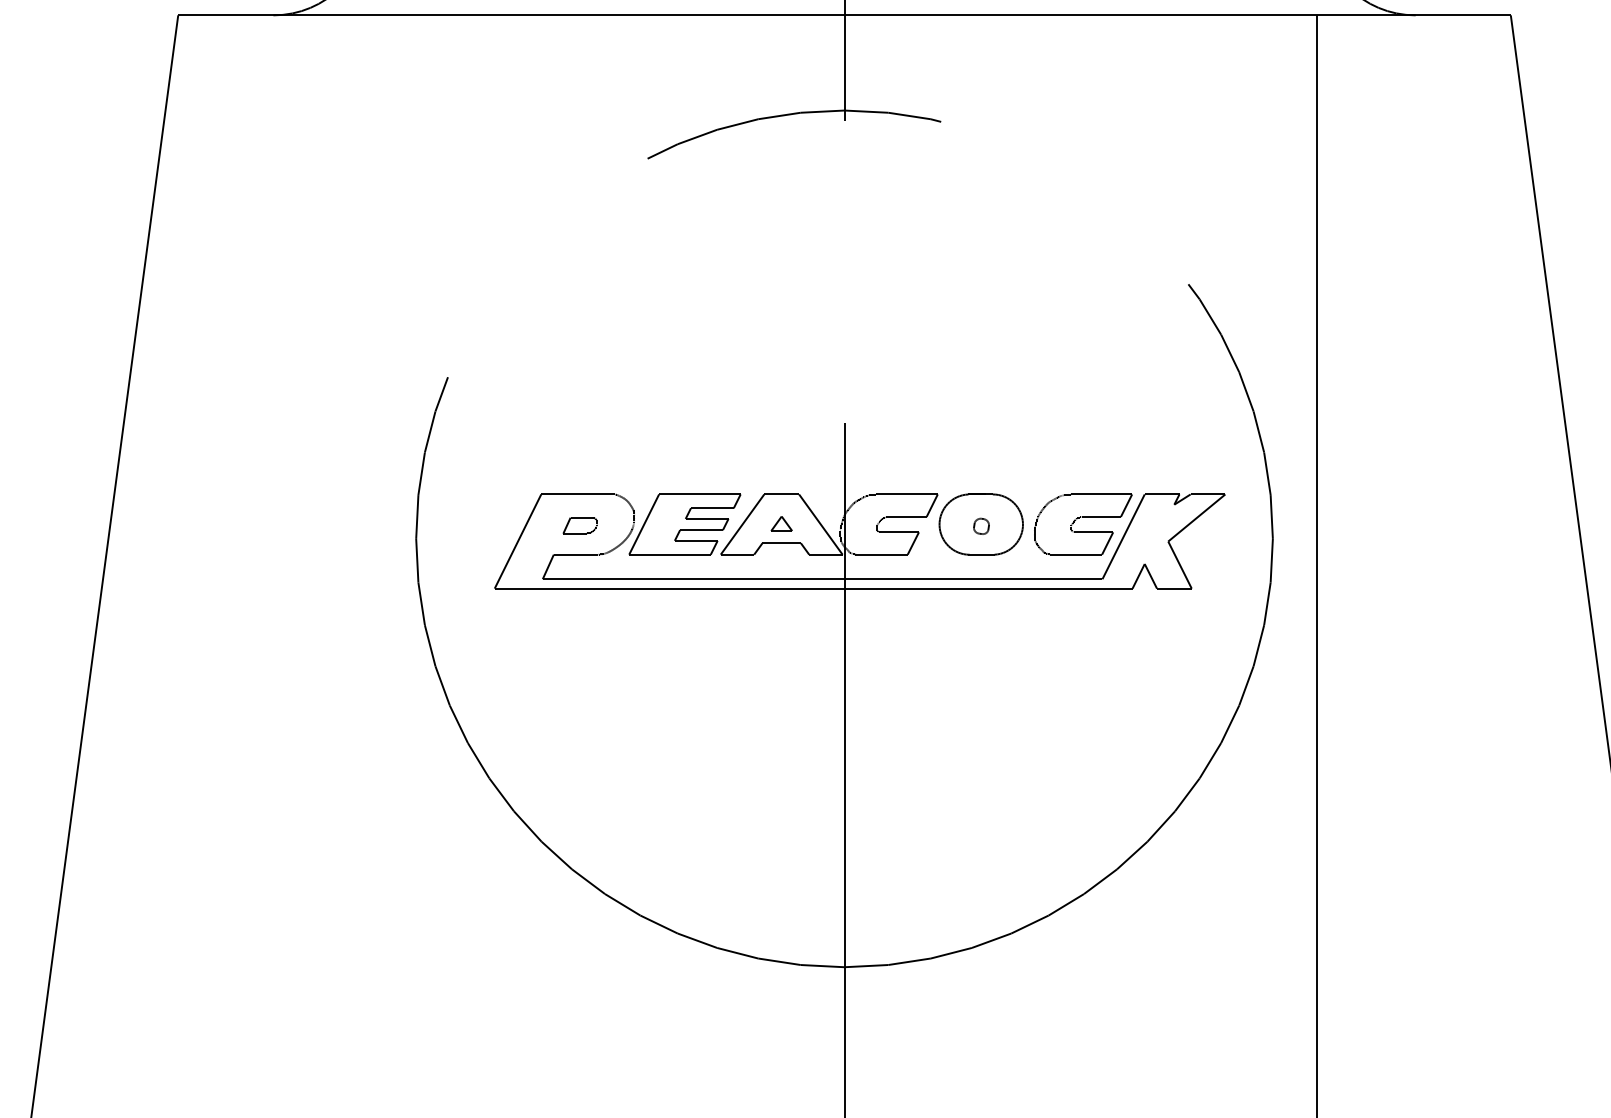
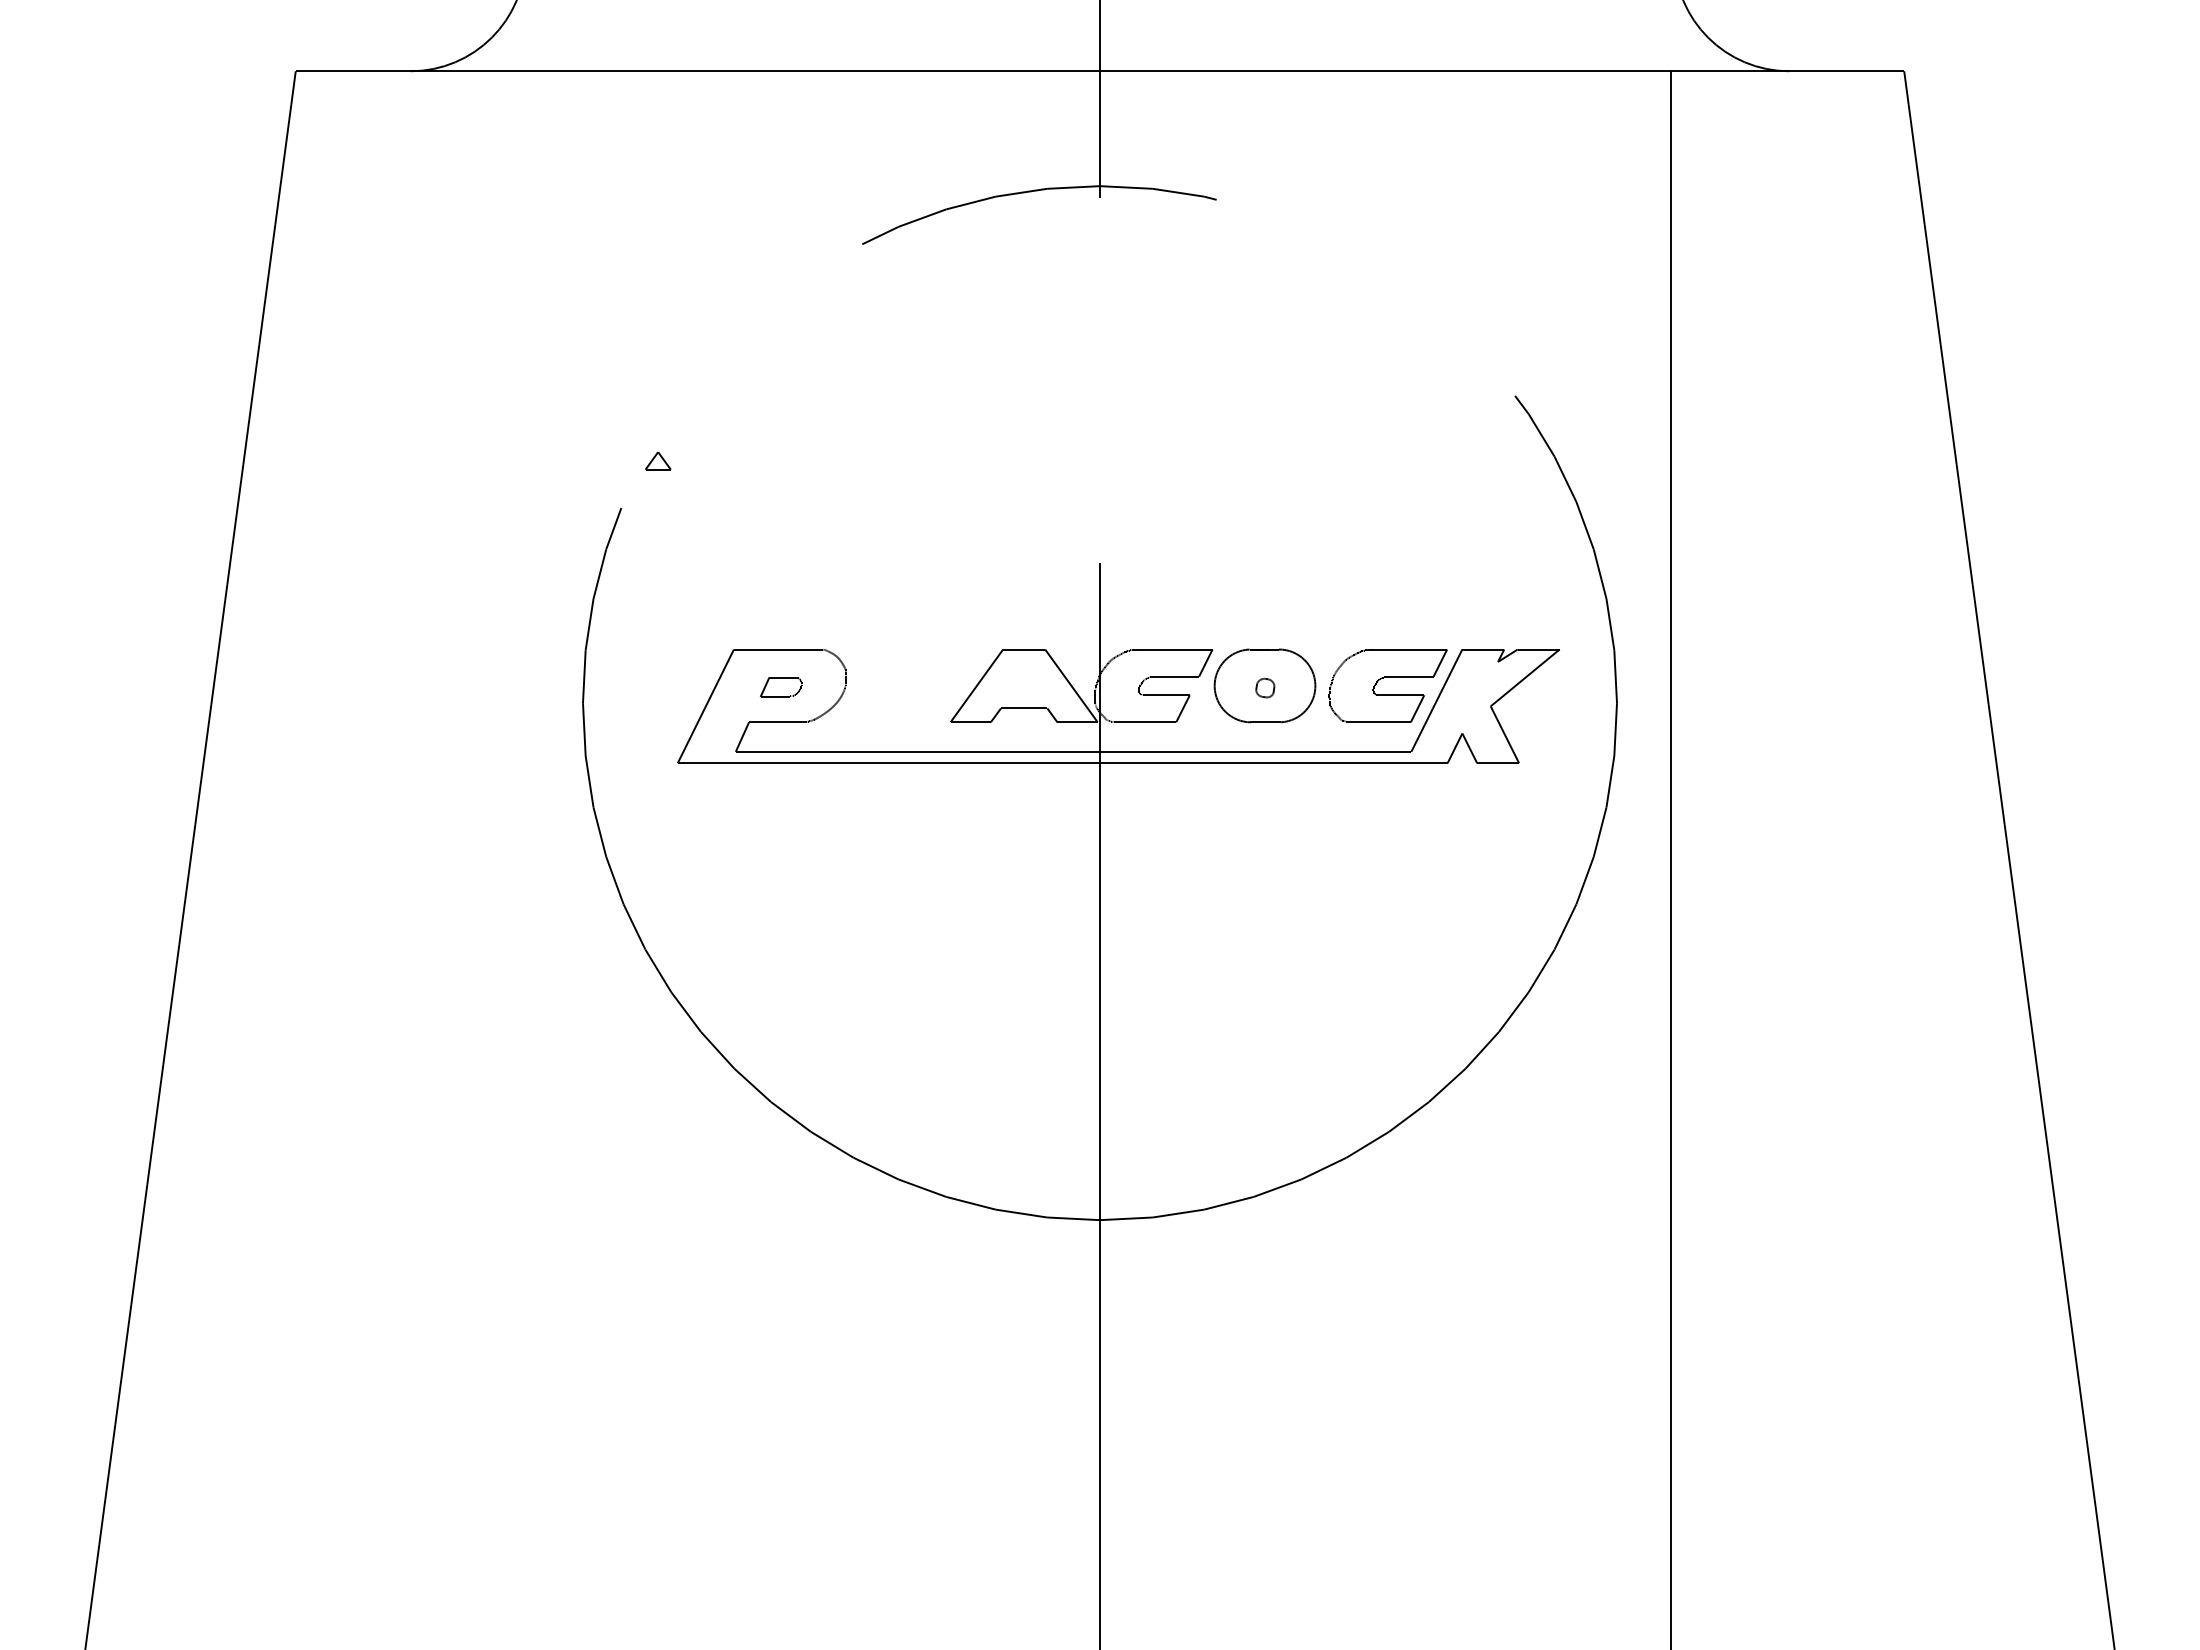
part: (781, 523) -> (658, 460), moved
part: (685, 524) -> (907, 685), removed

